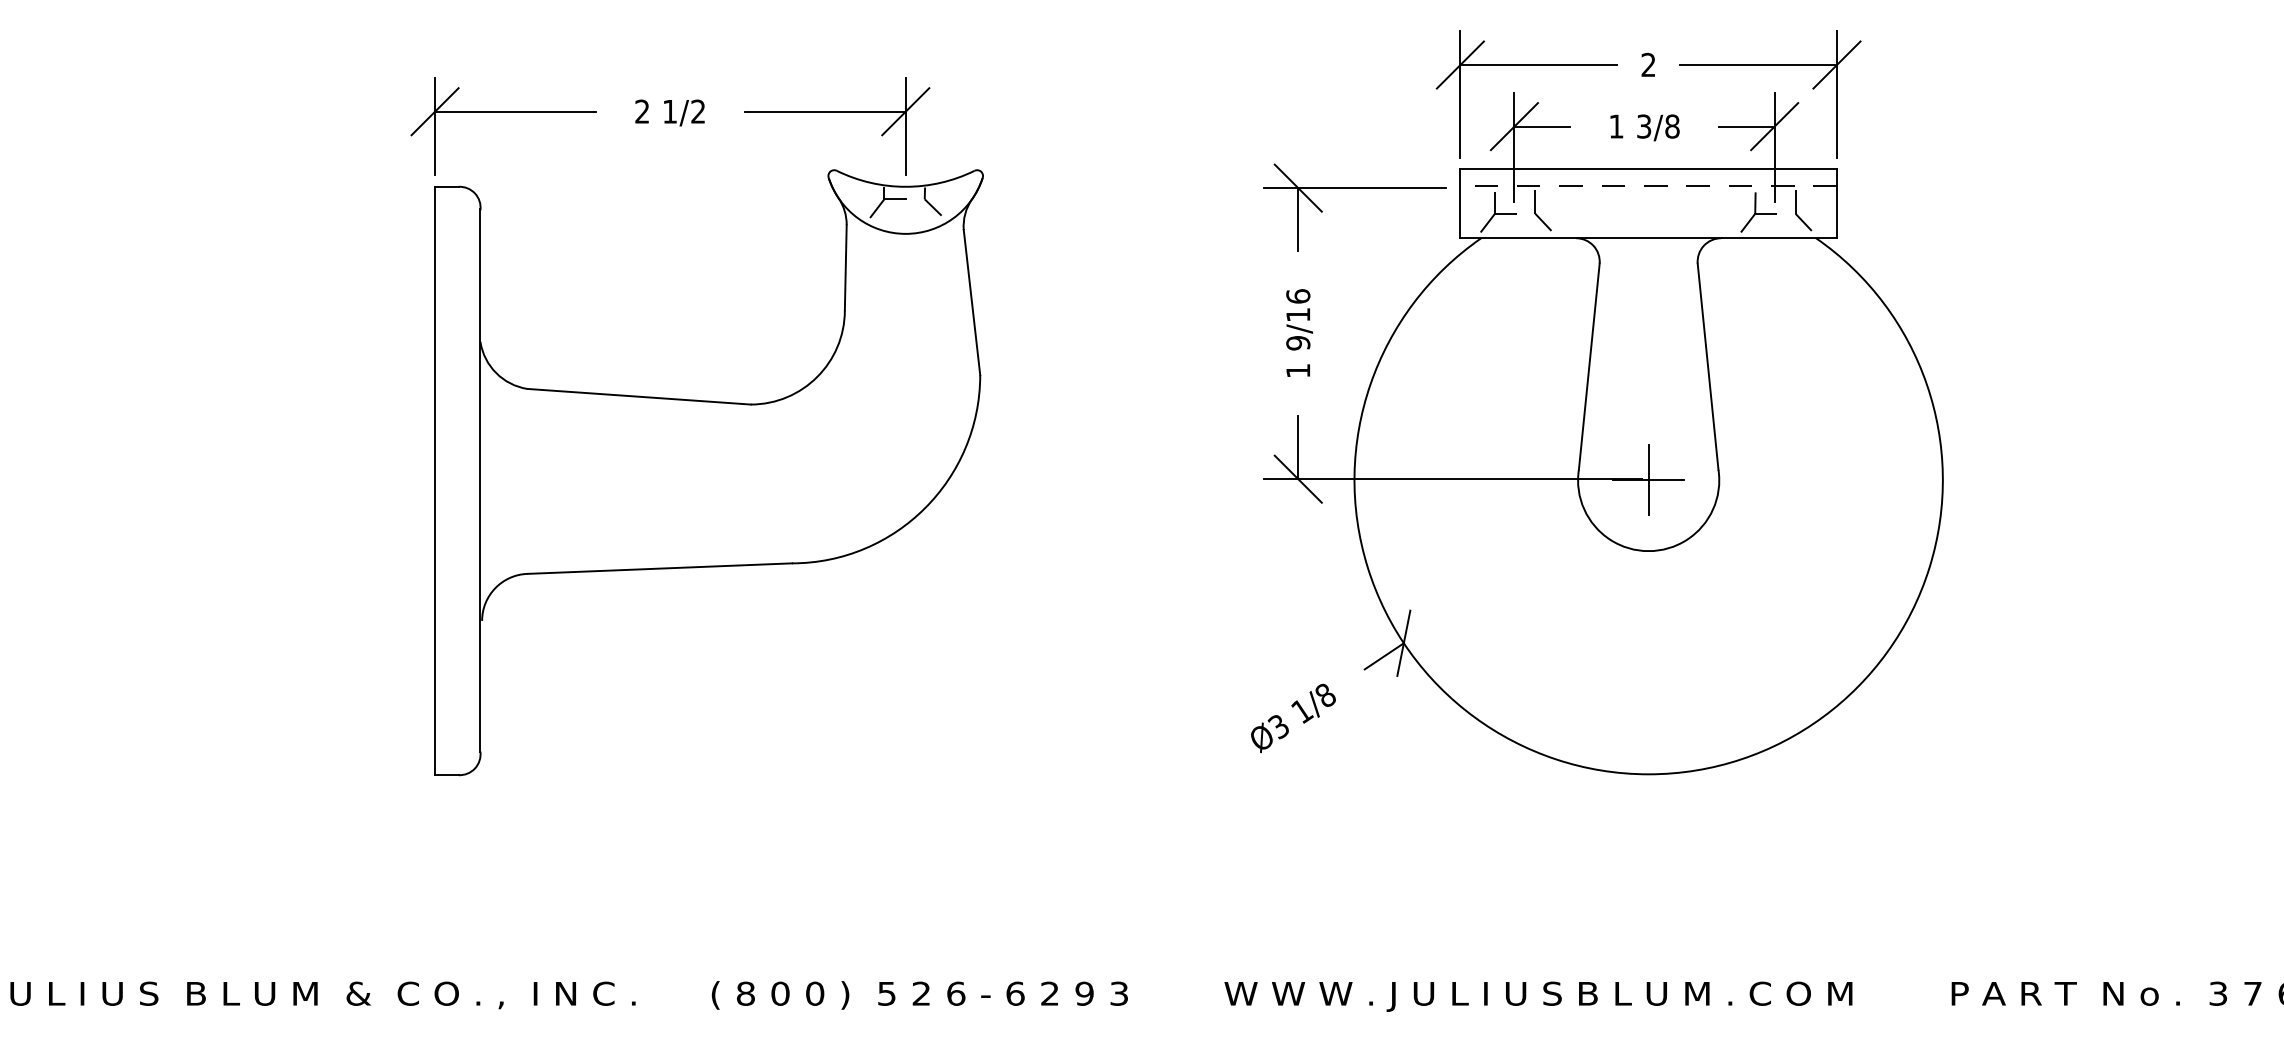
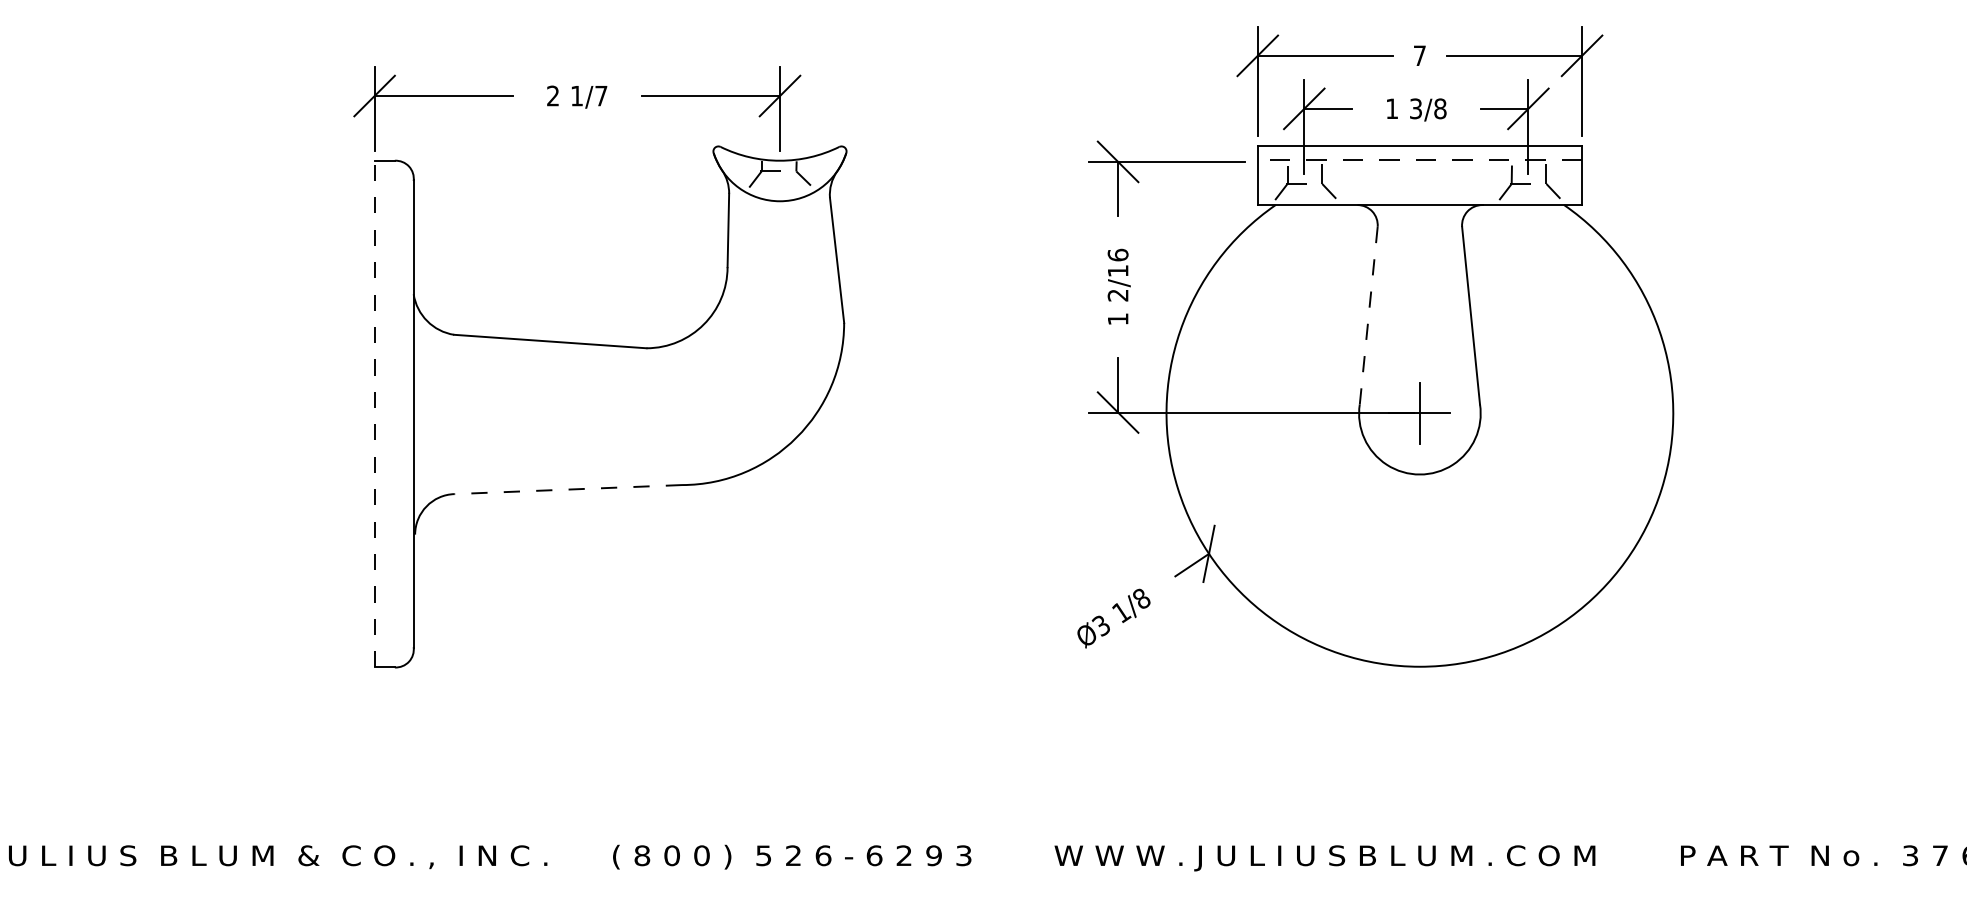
text: (1648, 64) -> (1419, 55), 2 -> 7
text: (698, 111) -> (601, 95), 1/2 -> 1/7
text: (1298, 343) -> (1118, 295), 9/16 -> 2/16
line: (1589, 366) -> (1368, 315), solid -> dashed
line: (435, 480) -> (374, 413), solid -> dashed
line: (659, 568) -> (567, 489), solid -> dashed

